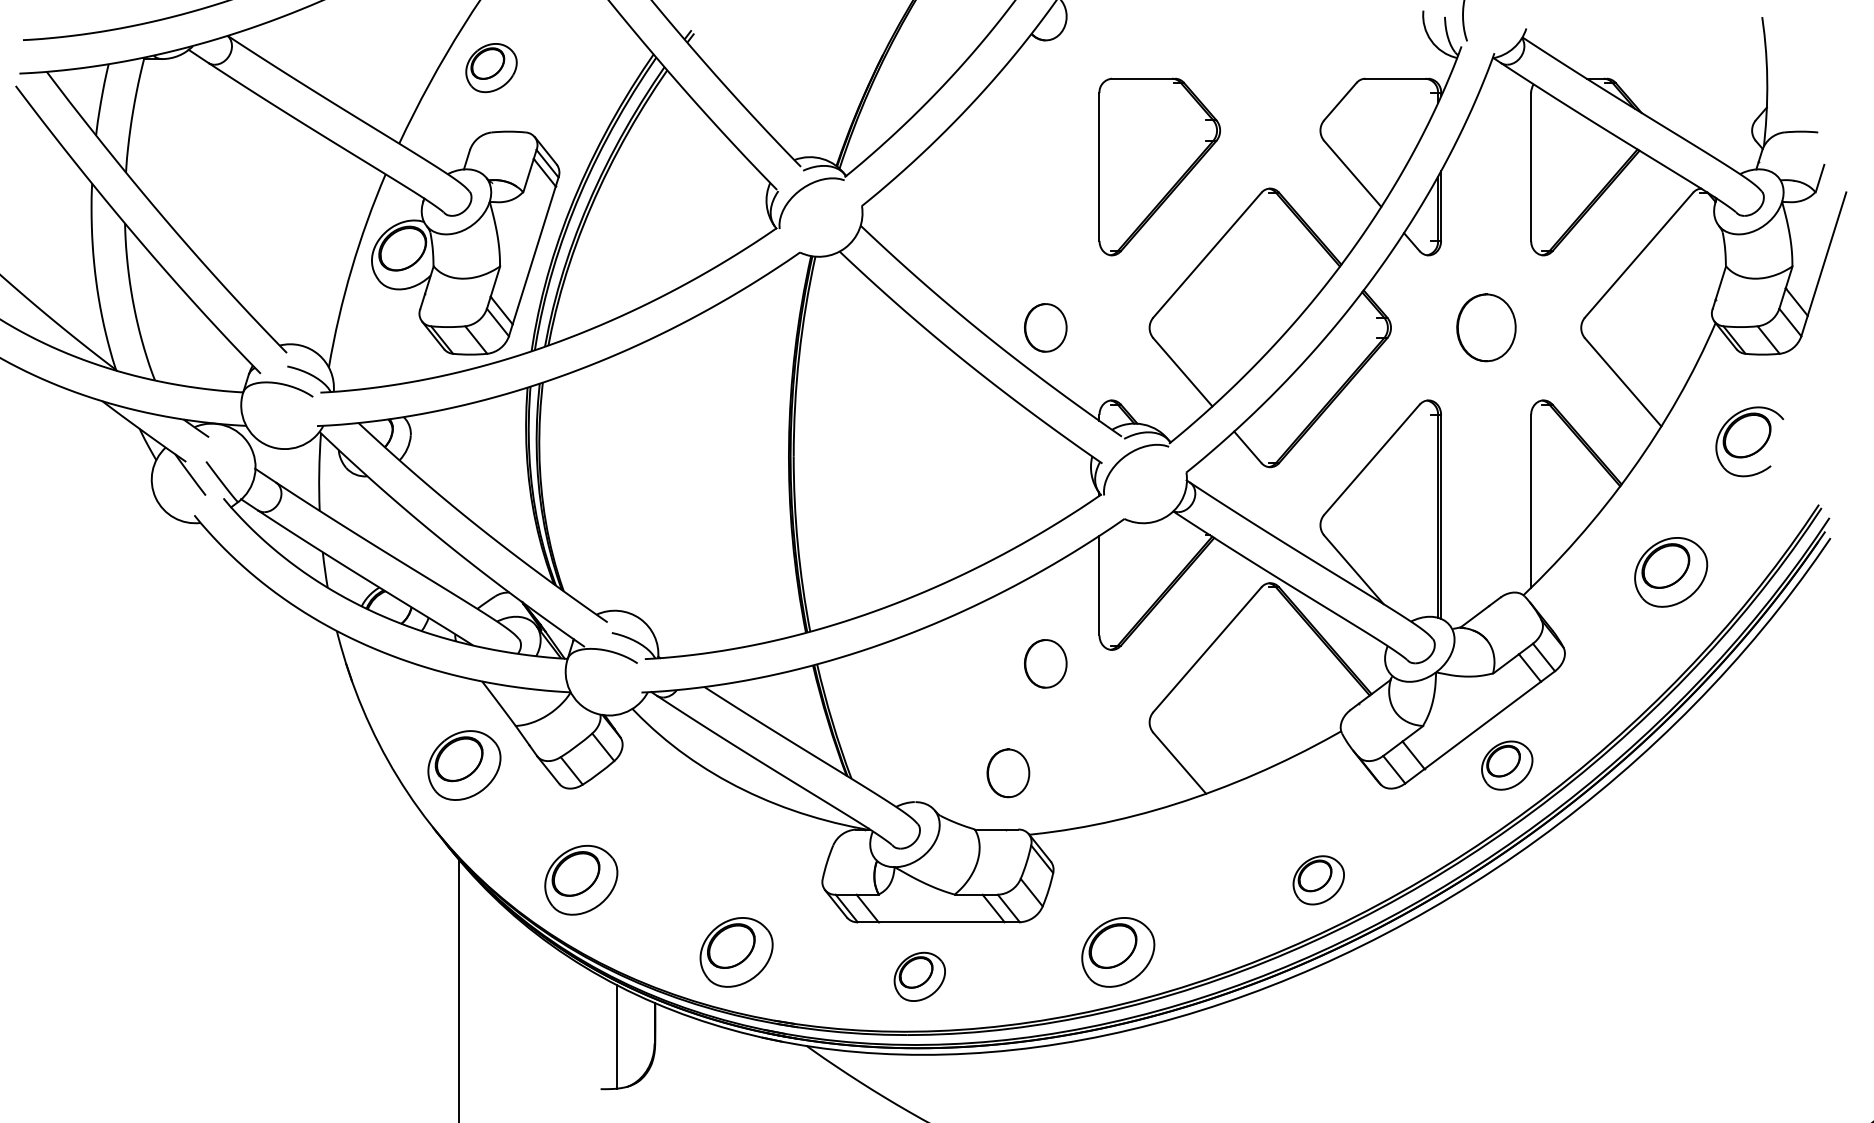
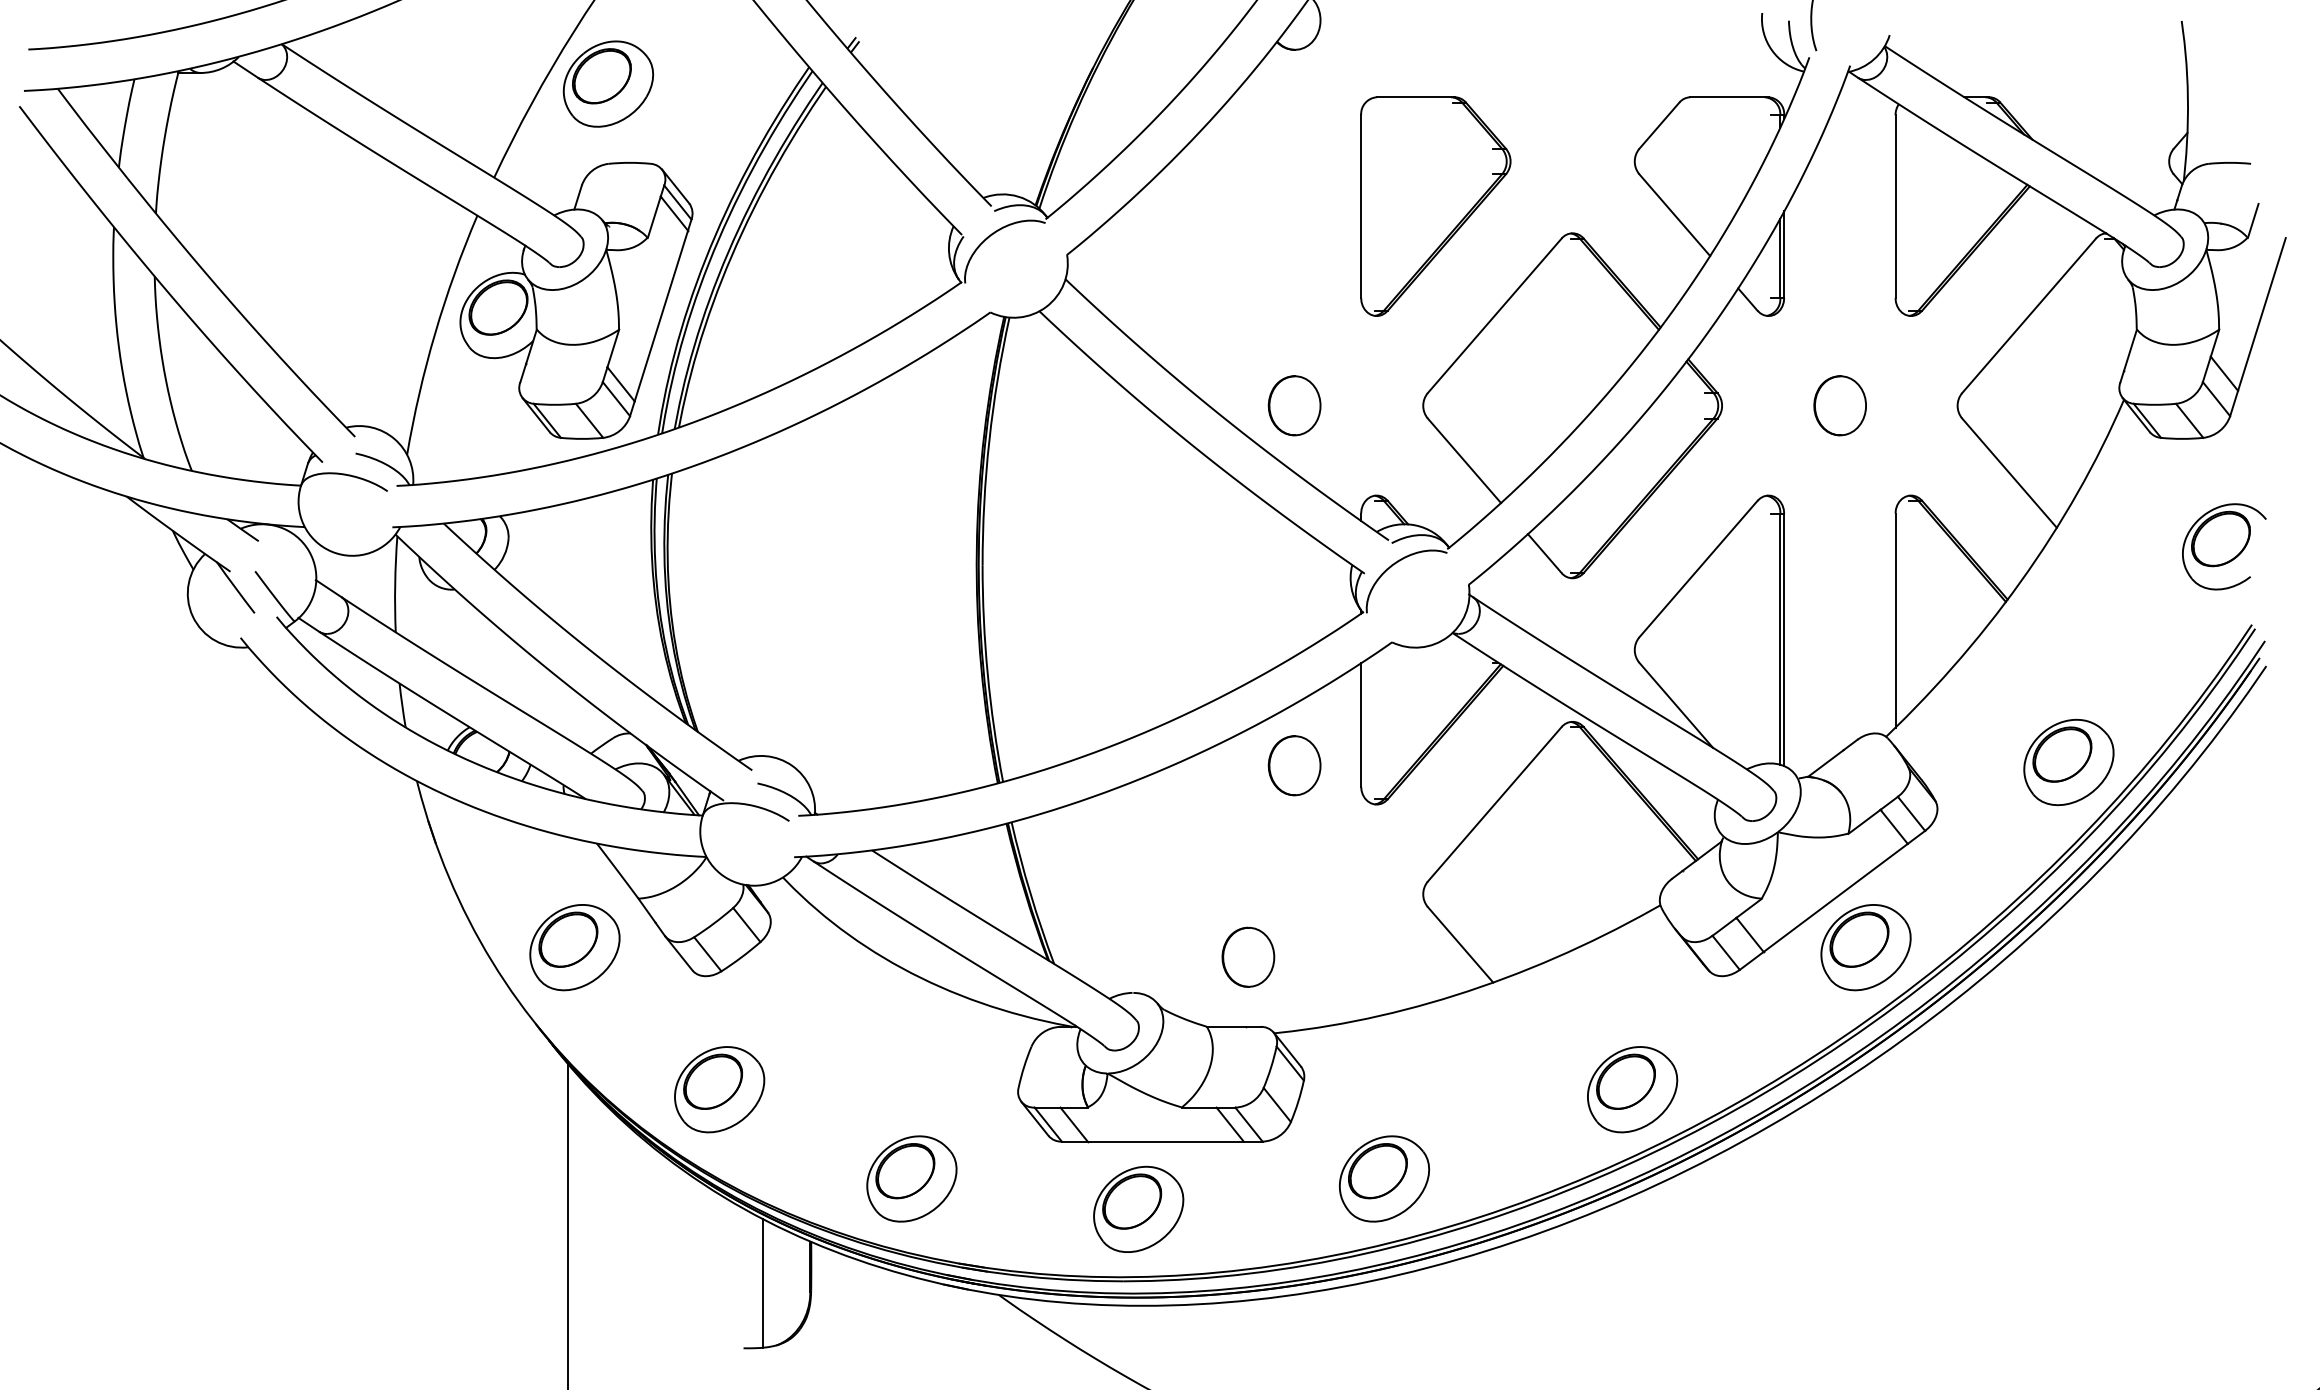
part: (491, 67) -> (608, 83), size x1.43
part: (1485, 327) -> (1839, 405), size x0.71
part: (1749, 441) -> (2224, 546), moved
part: (1670, 572) -> (2068, 762), moved
part: (1045, 663) -> (1294, 765), moved
part: (1506, 765) -> (1865, 947), size x1.43
part: (1318, 880) -> (1632, 1089), size x1.43
part: (919, 976) -> (1138, 1208), size x1.43

